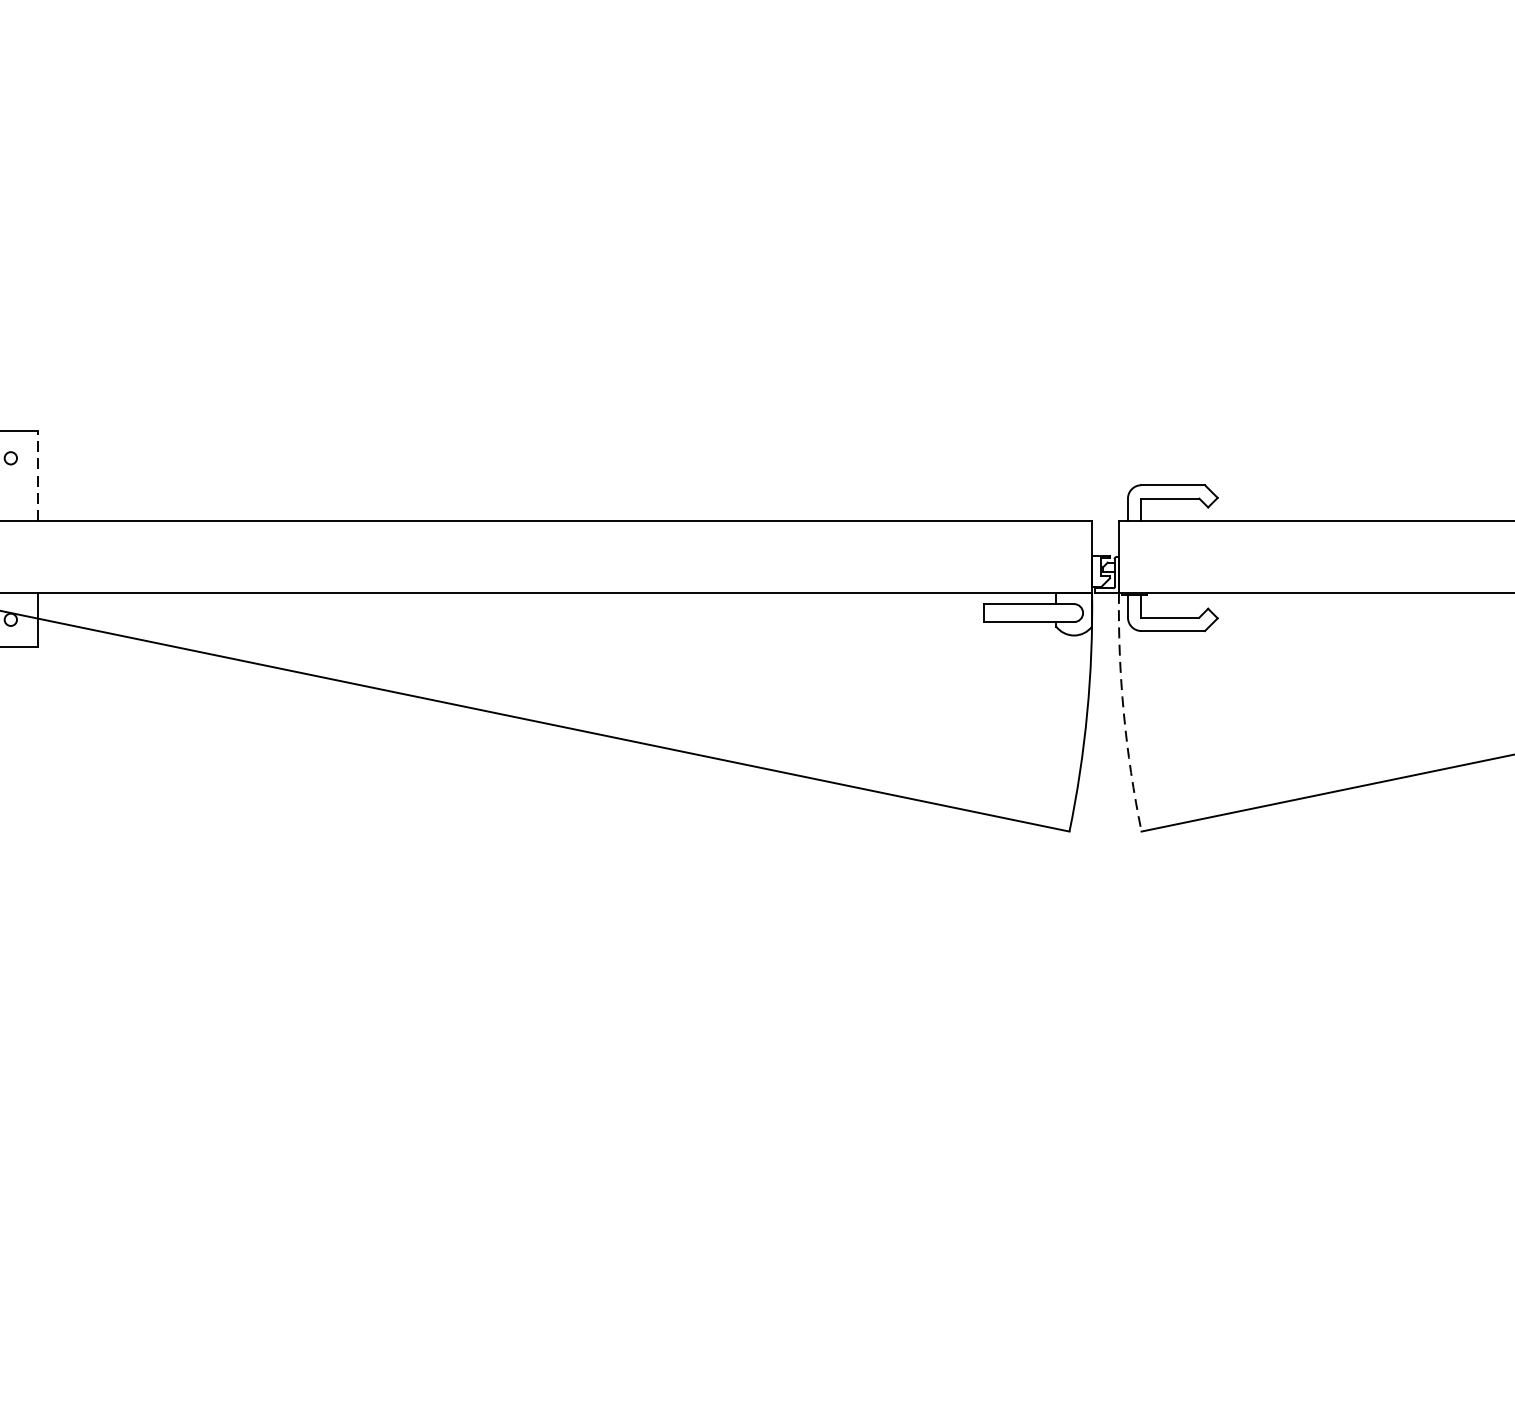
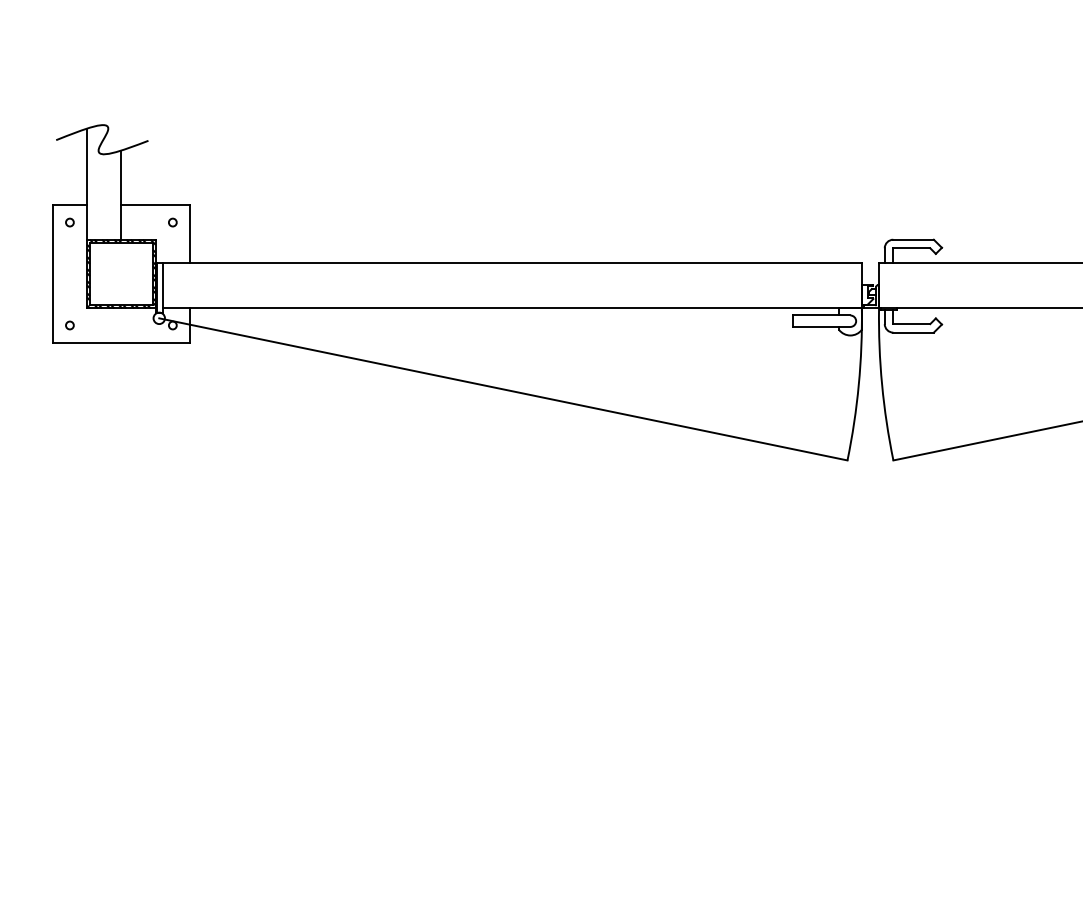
line: (38, 477) -> (190, 234), dashed -> solid
arc: (1124, 712) -> (882, 384), dashed -> solid

